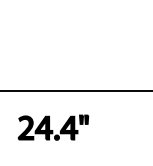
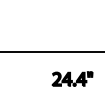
part: (53, 126) -> (72, 78), moved

